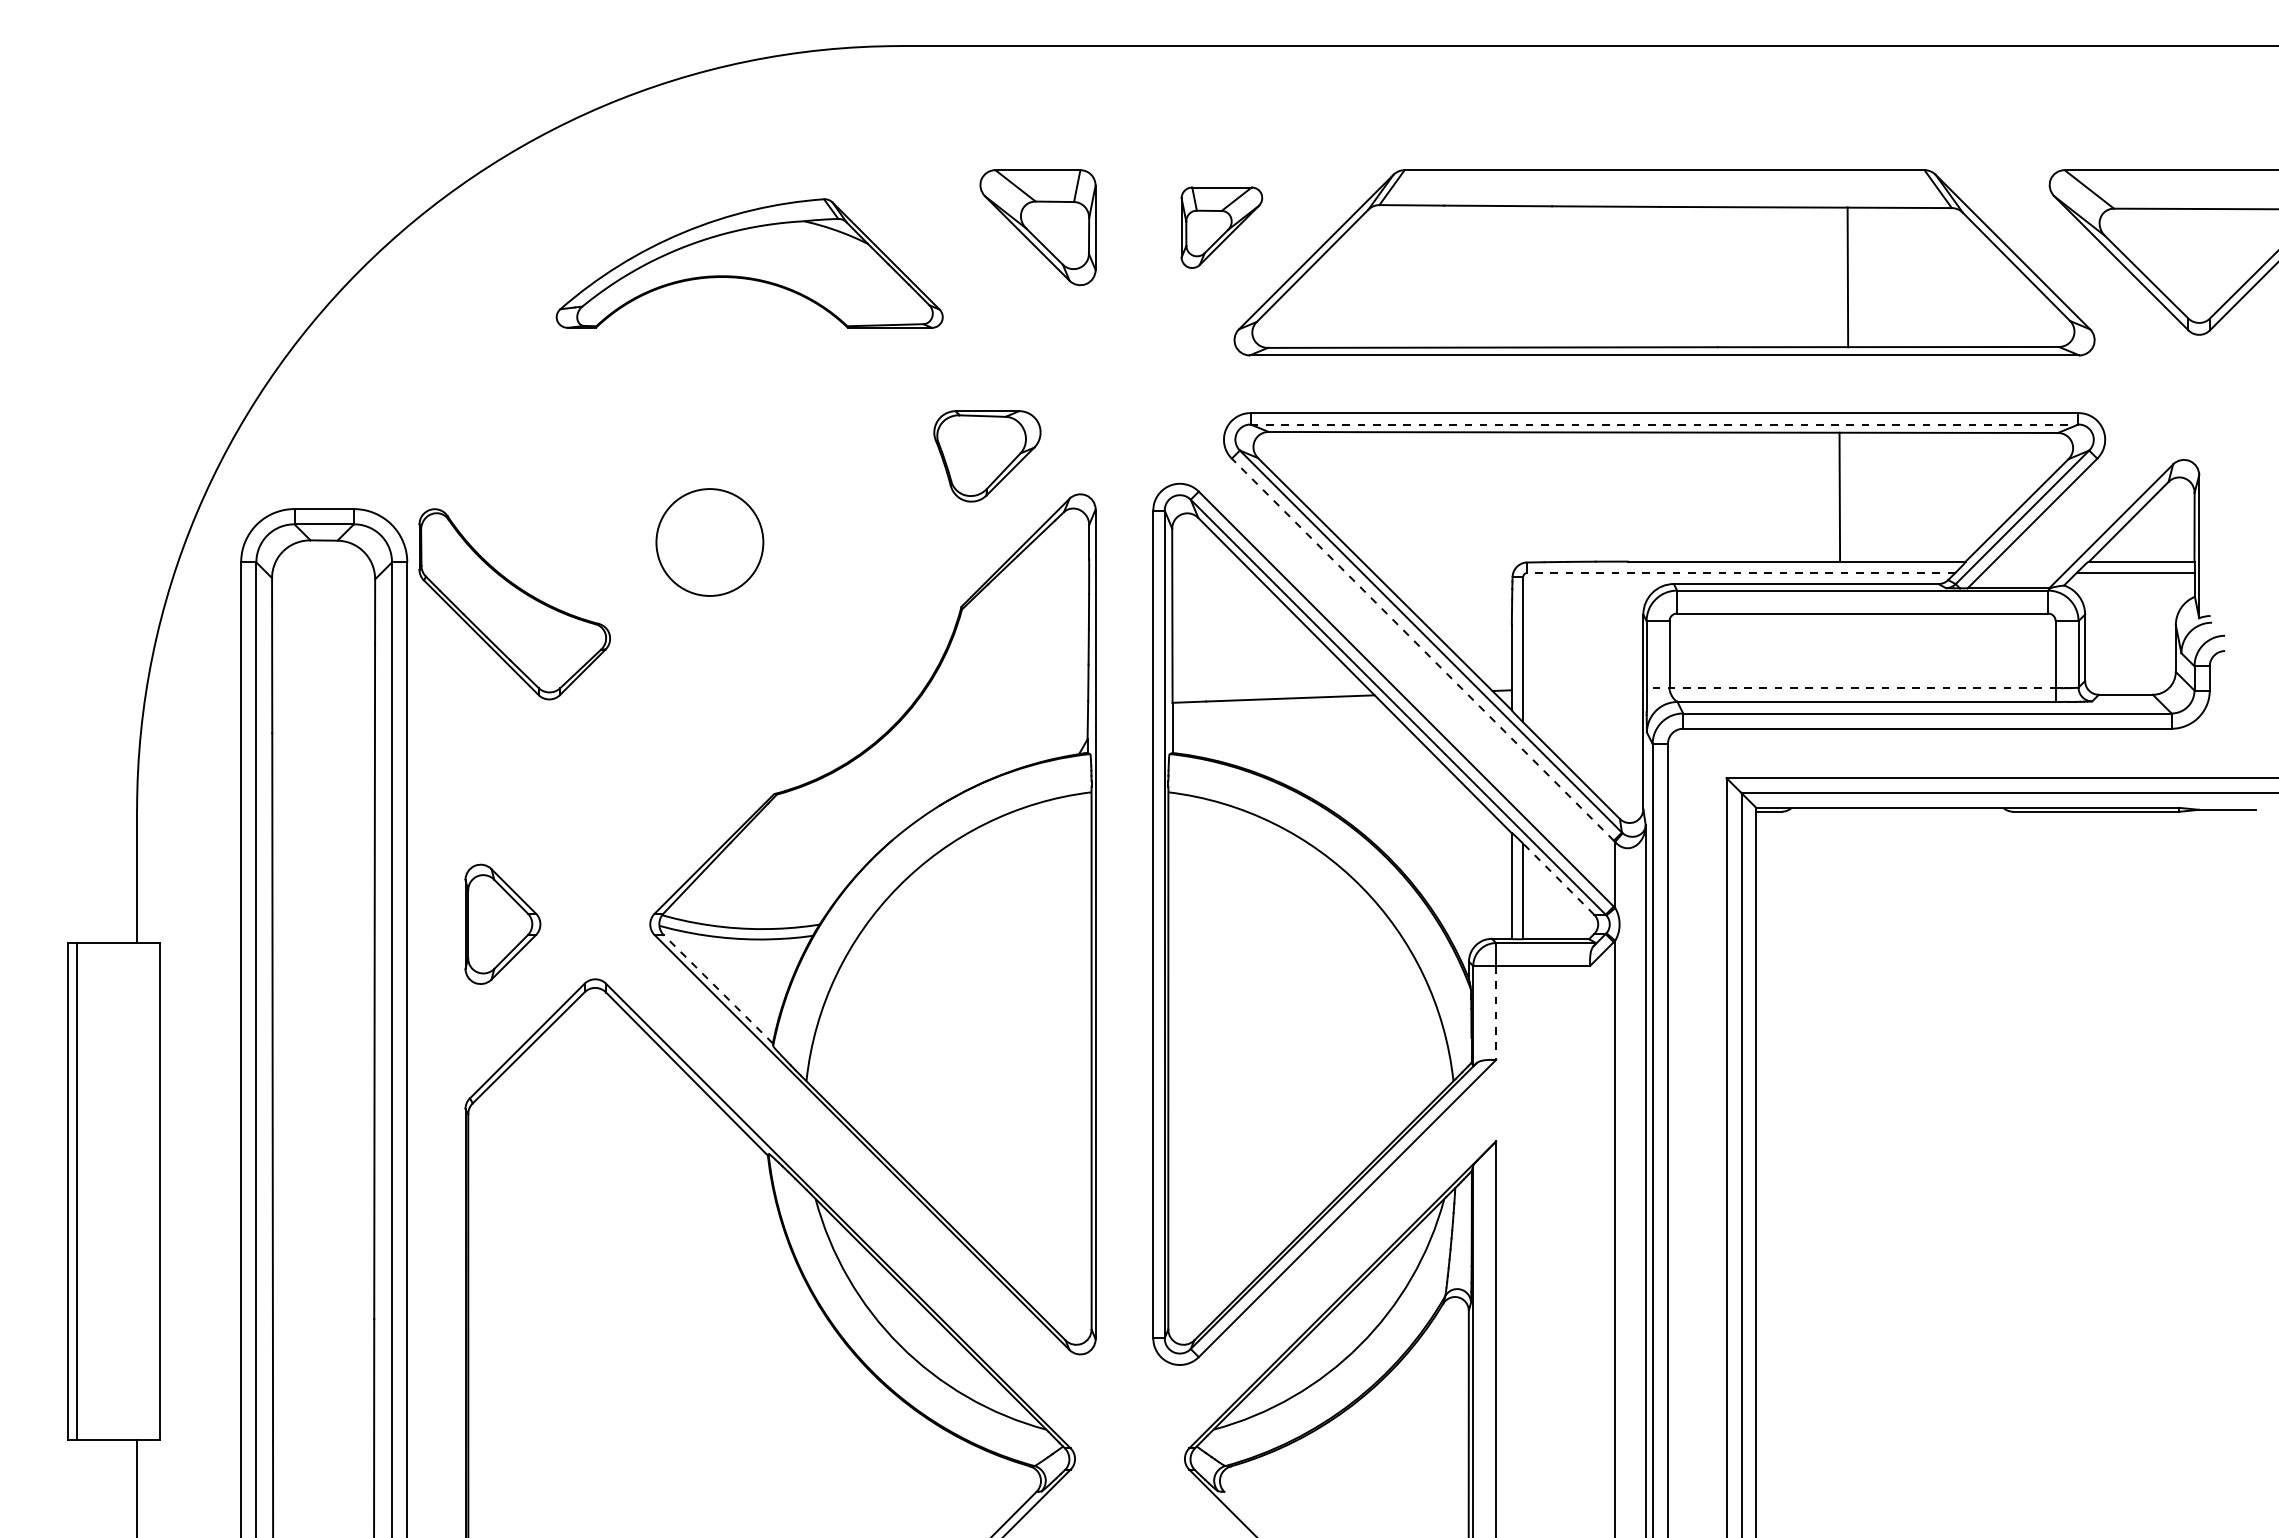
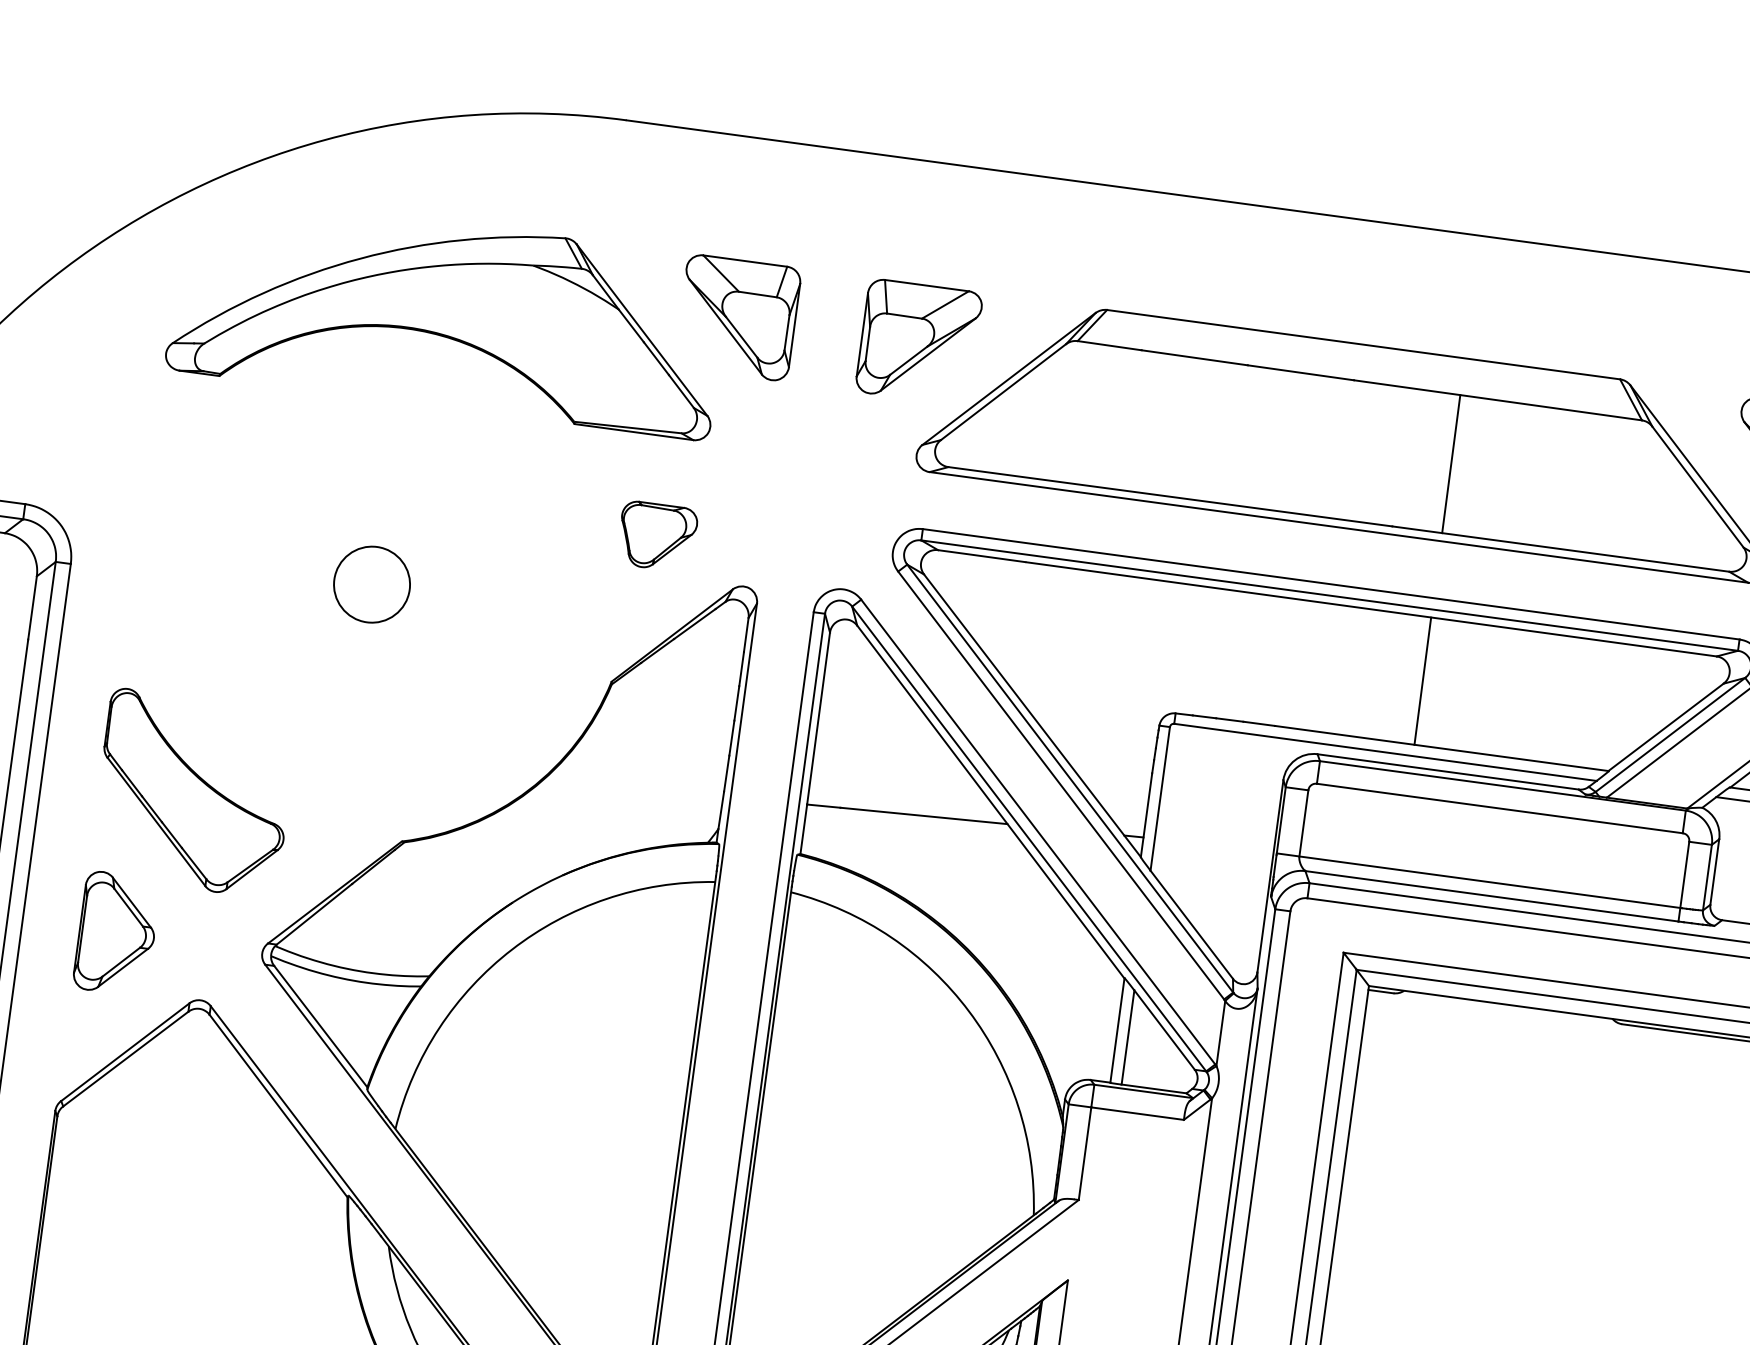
part: (1221, 227) -> (918, 342), size x1.43
part: (749, 263) -> (448, 314), size x1.43
line: (1847, 277) -> (1450, 464), moved
line: (1664, 424) -> (1329, 595), dashed -> solid
part: (987, 456) -> (657, 536), size x0.71
line: (1839, 496) -> (1422, 680), moved
circle: (709, 542) -> (371, 584), size x0.71
line: (1740, 573) -> (1384, 752), dashed -> solid
part: (514, 604) -> (193, 793), moved
line: (1422, 649) -> (1060, 785), dashed -> solid
line: (1851, 688) -> (1478, 880), dashed -> solid
line: (1558, 878) -> (1164, 1029), dashed -> solid
line: (718, 989) -> (320, 1026), dashed -> solid
line: (1496, 1012) -> (1085, 1153), dashed -> solid

